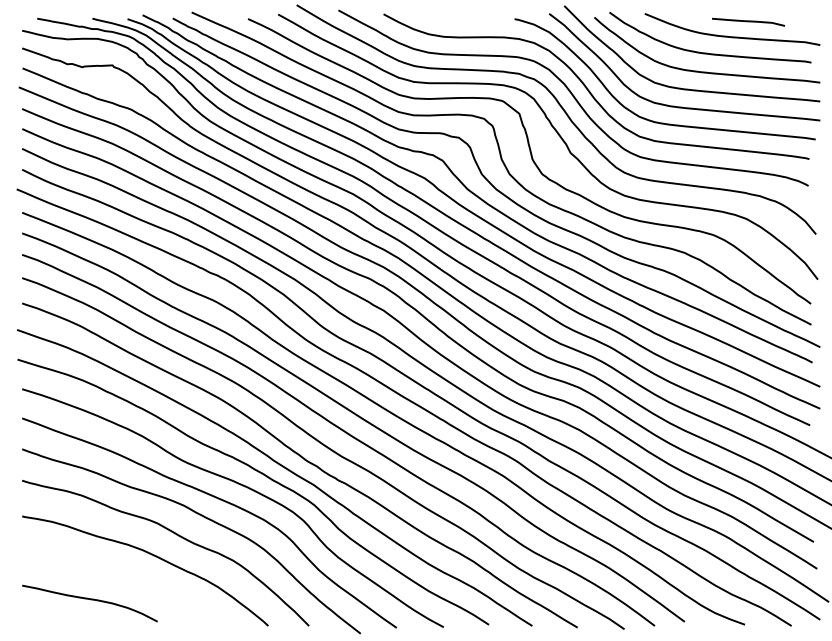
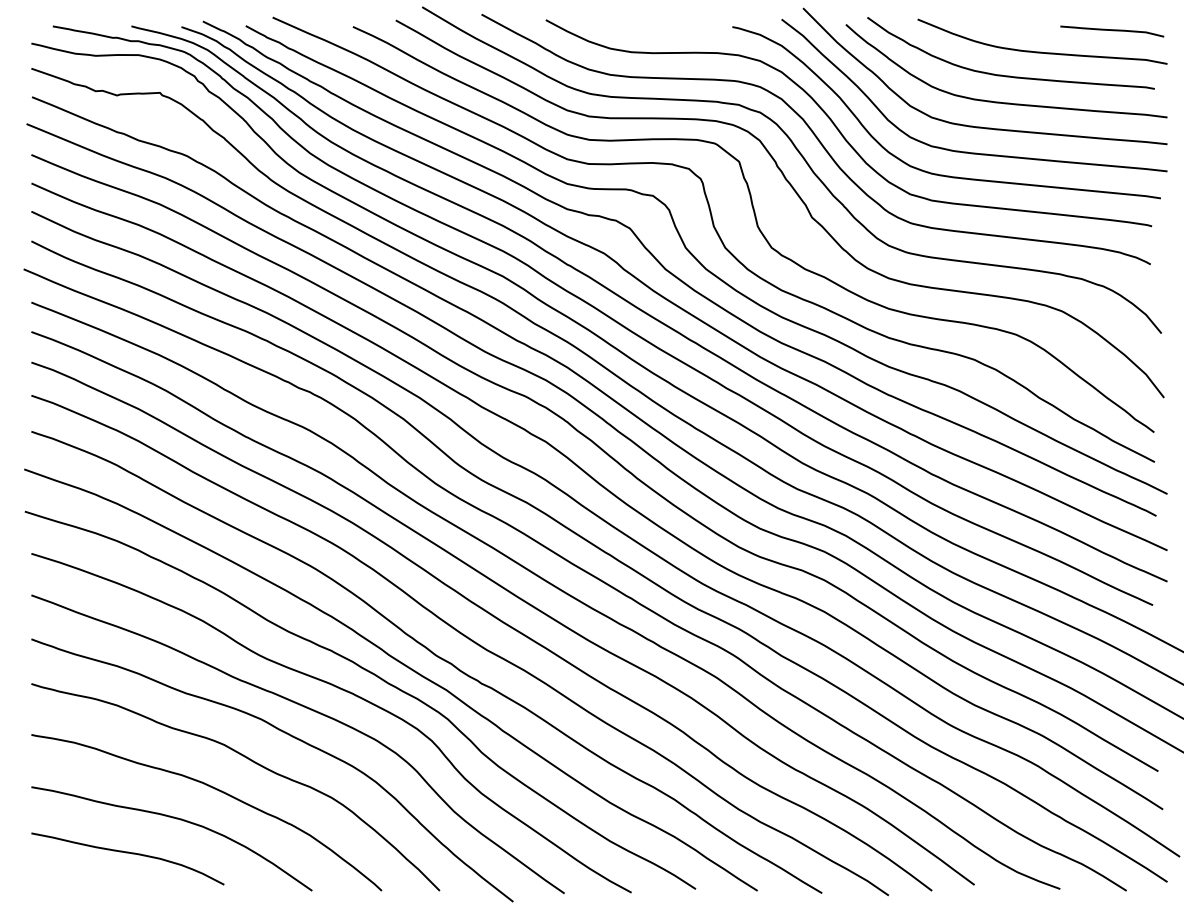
curve: (748, 21) -> (1112, 30), moved
curve: (125, 576) -> (178, 820), added

